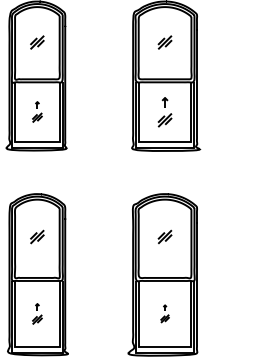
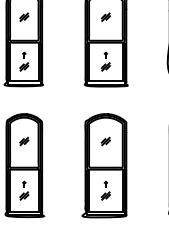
part: (37, 111) -> (24, 61), size x1.43
part: (37, 313) -> (24, 190), size x1.43
part: (164, 313) -> (105, 190), size x1.67

